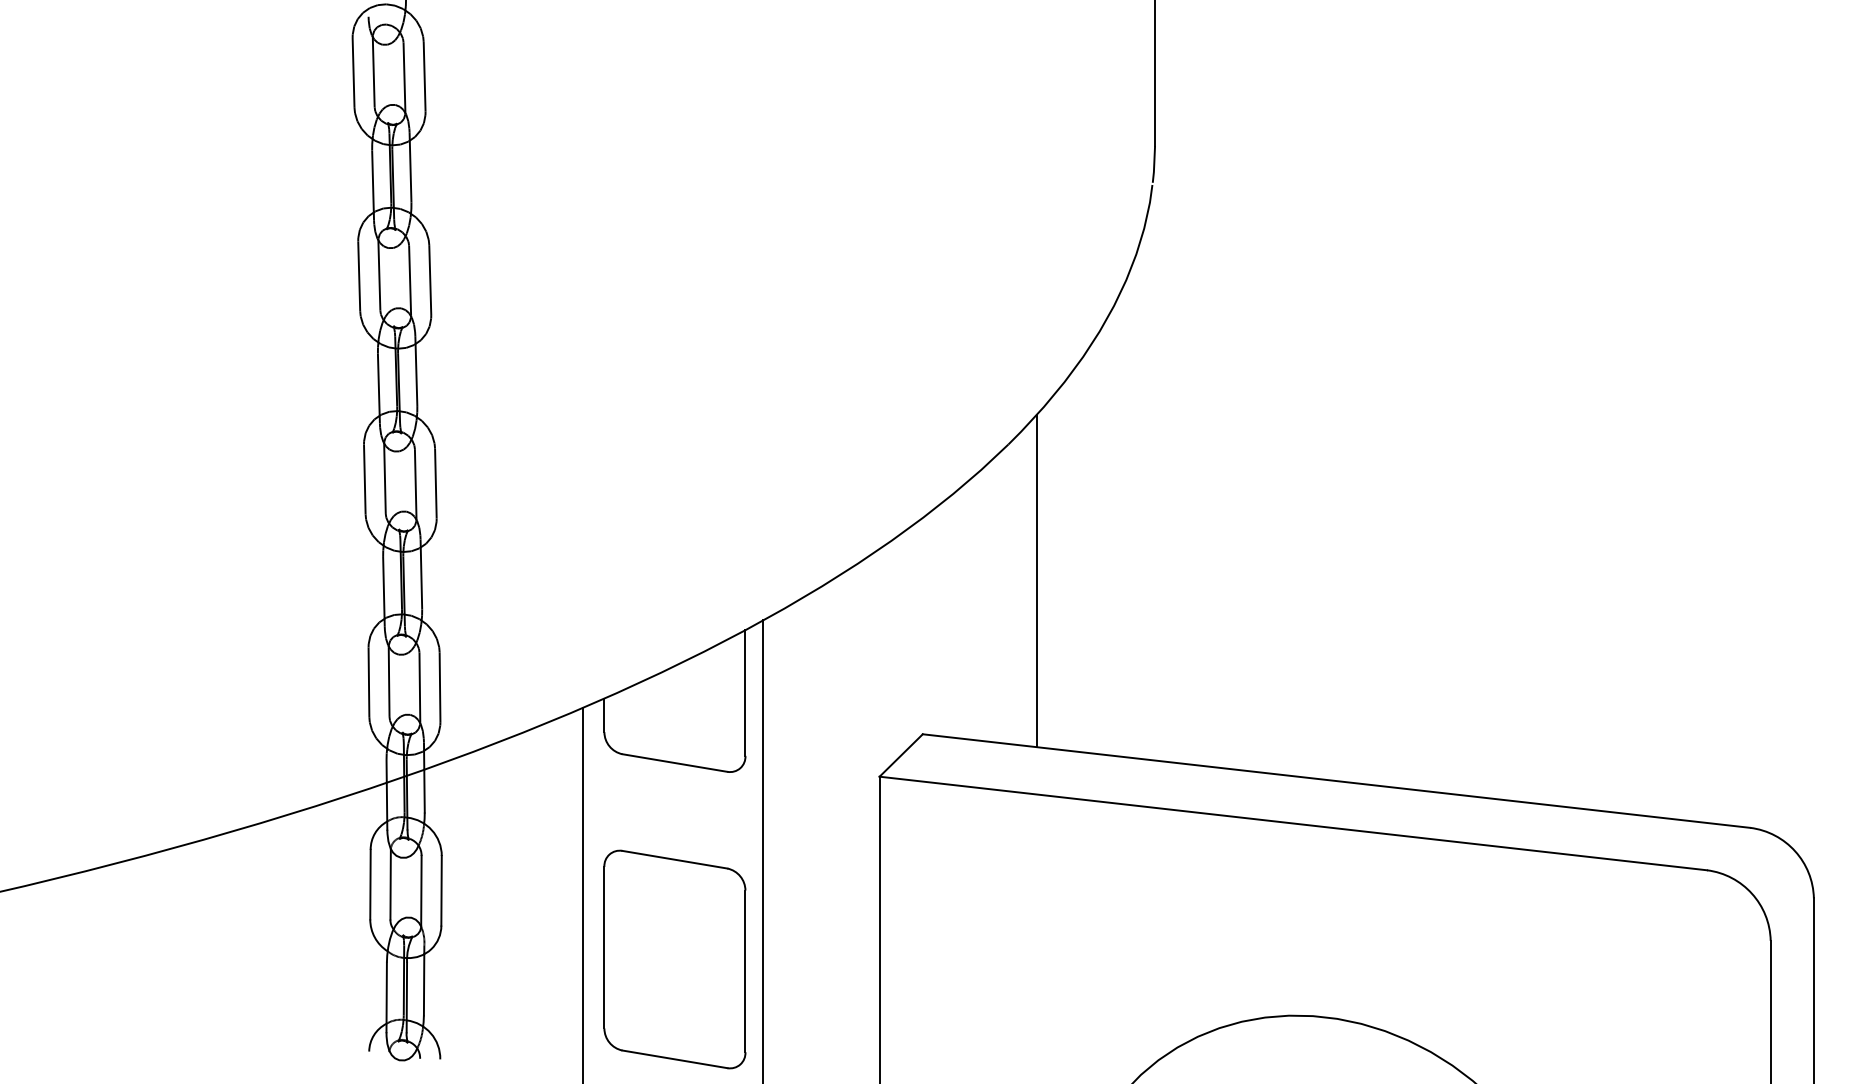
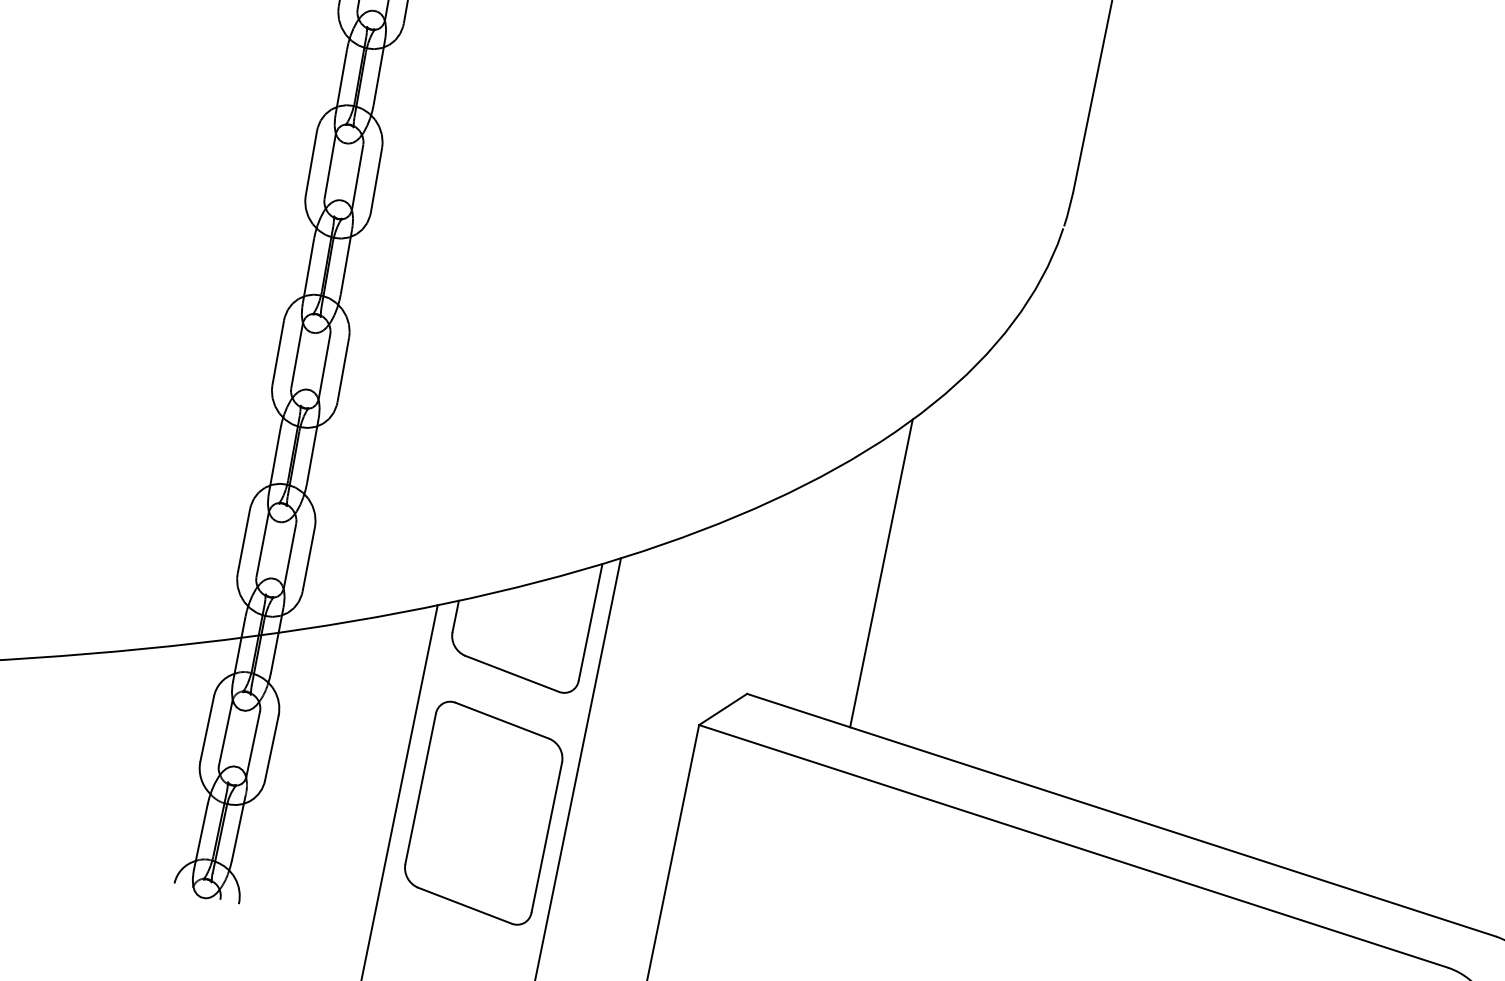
part: (674, 959) -> (483, 813), moved

